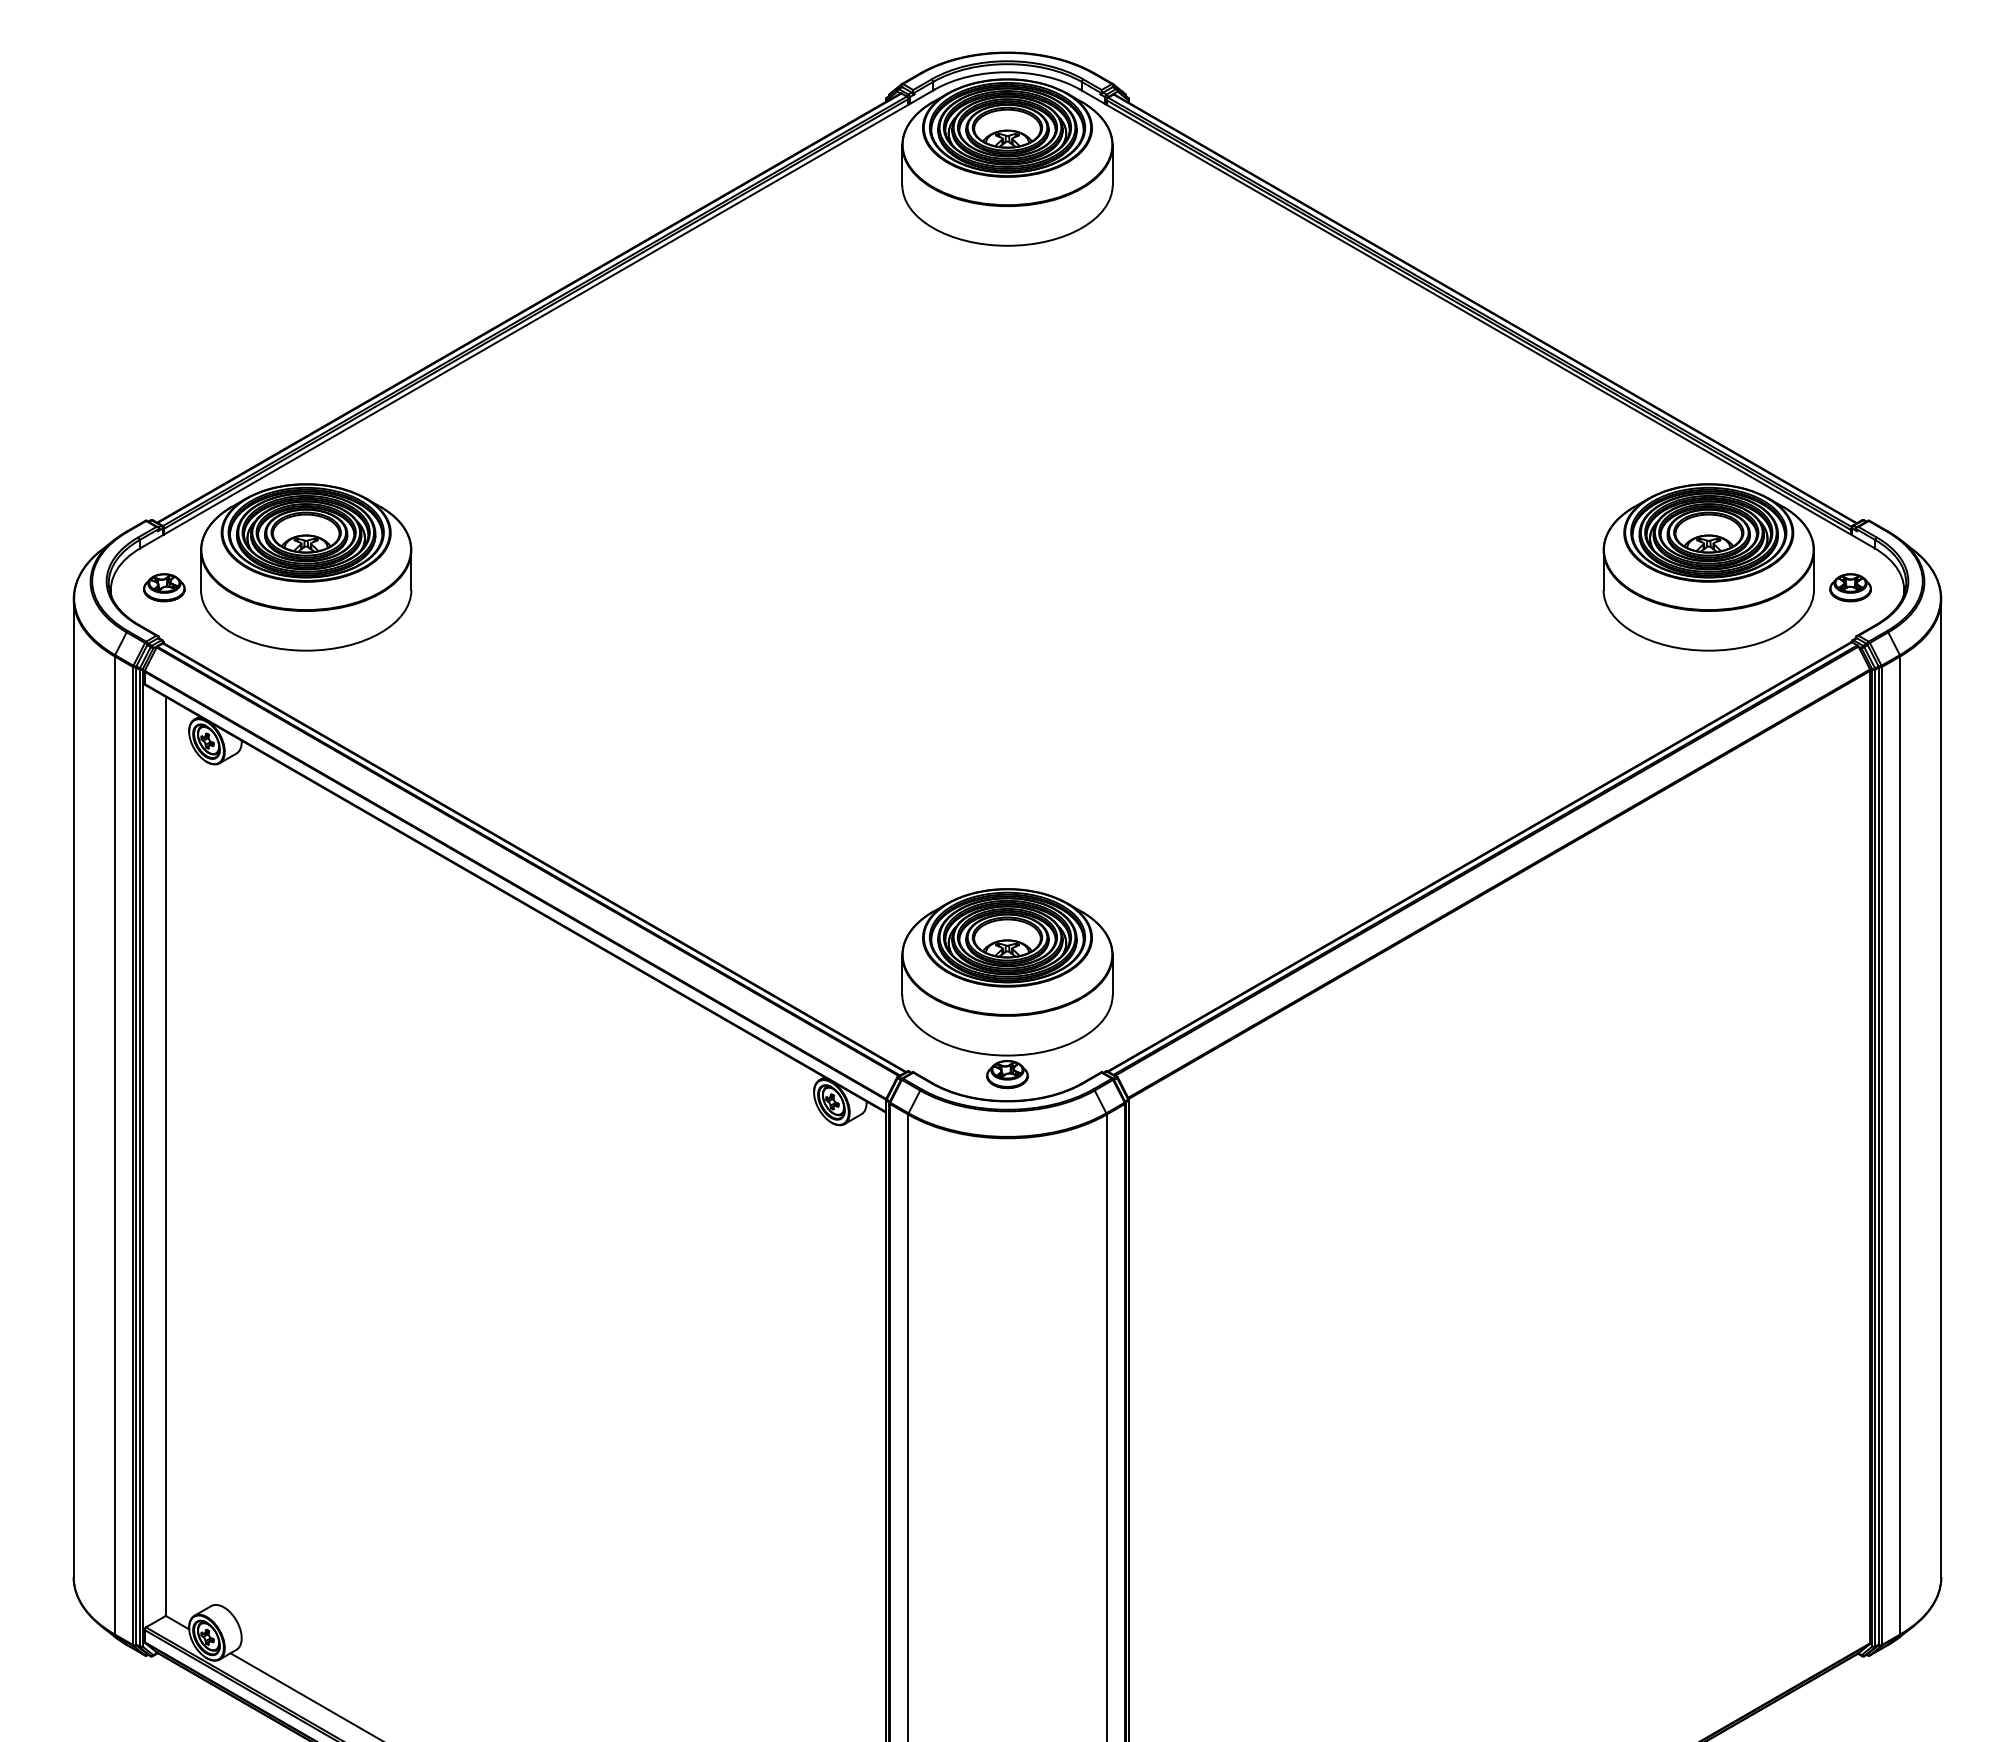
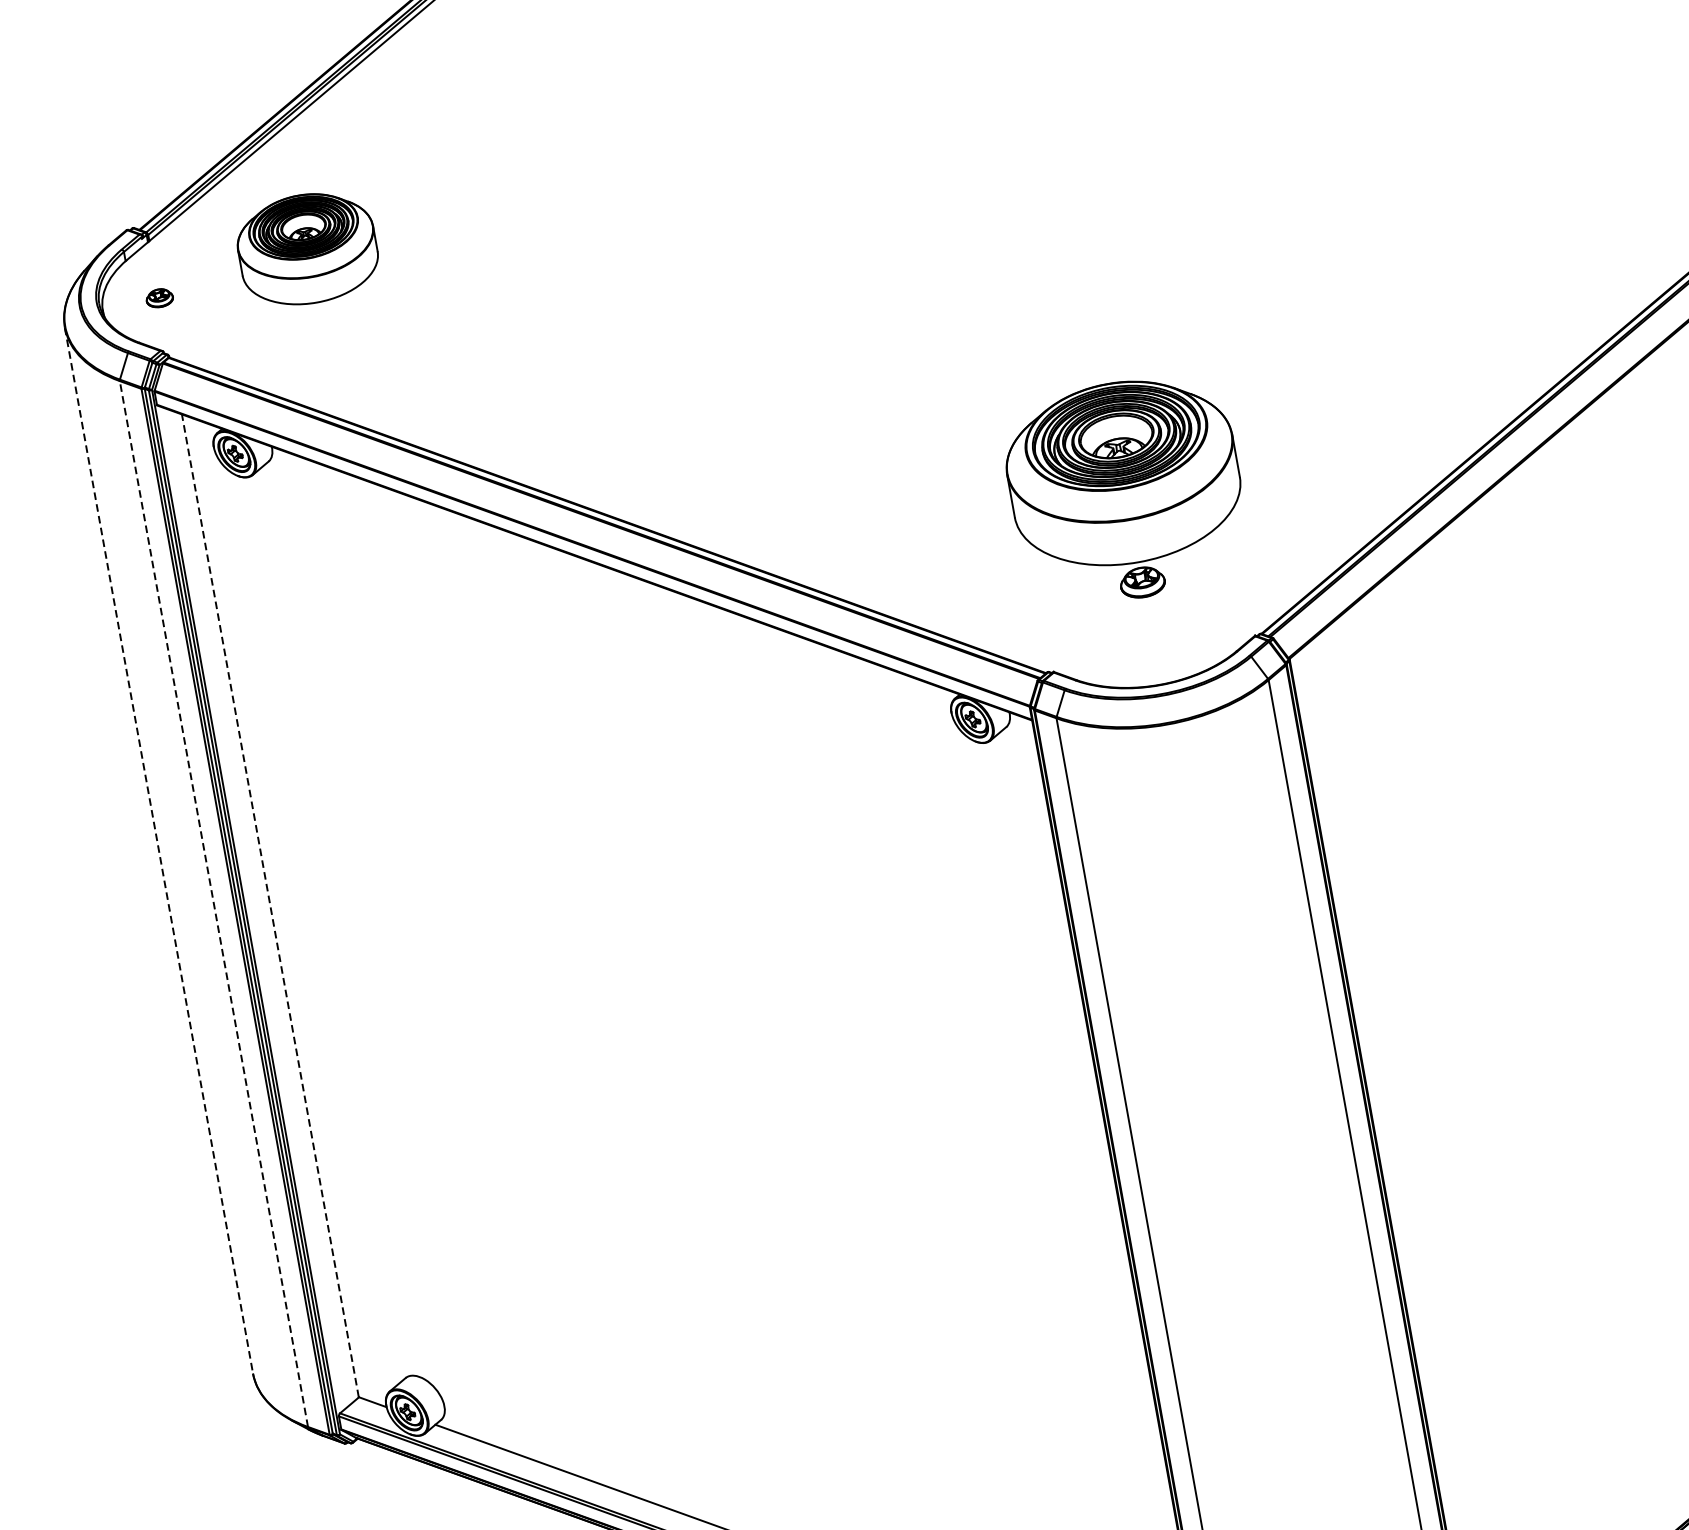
part: (306, 567) -> (307, 249), size x0.6
part: (164, 587) -> (159, 297), size x0.6
part: (1007, 988) -> (1126, 490), moved
line: (73, 1088) -> (158, 851), solid -> dashed
line: (114, 1144) -> (213, 903), solid -> dashed
line: (165, 1156) -> (270, 906), solid -> dashed

